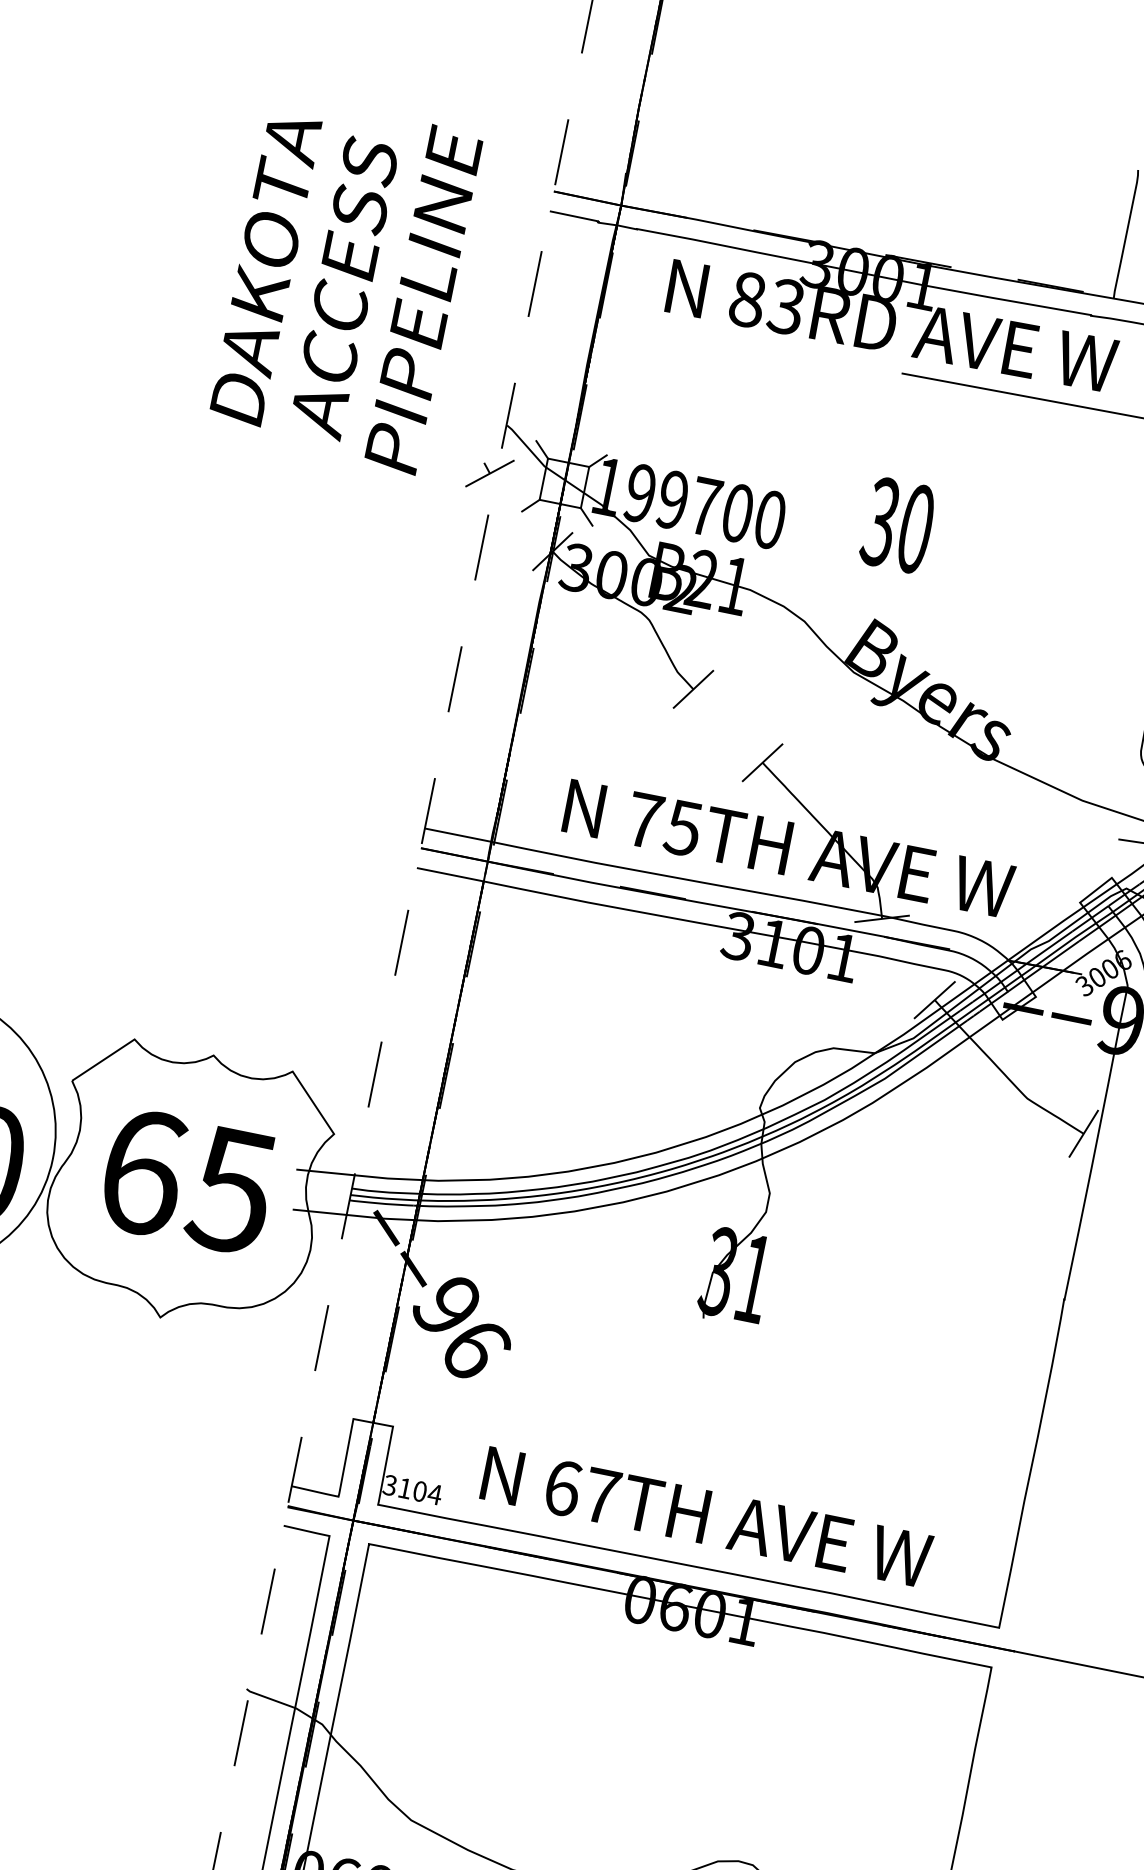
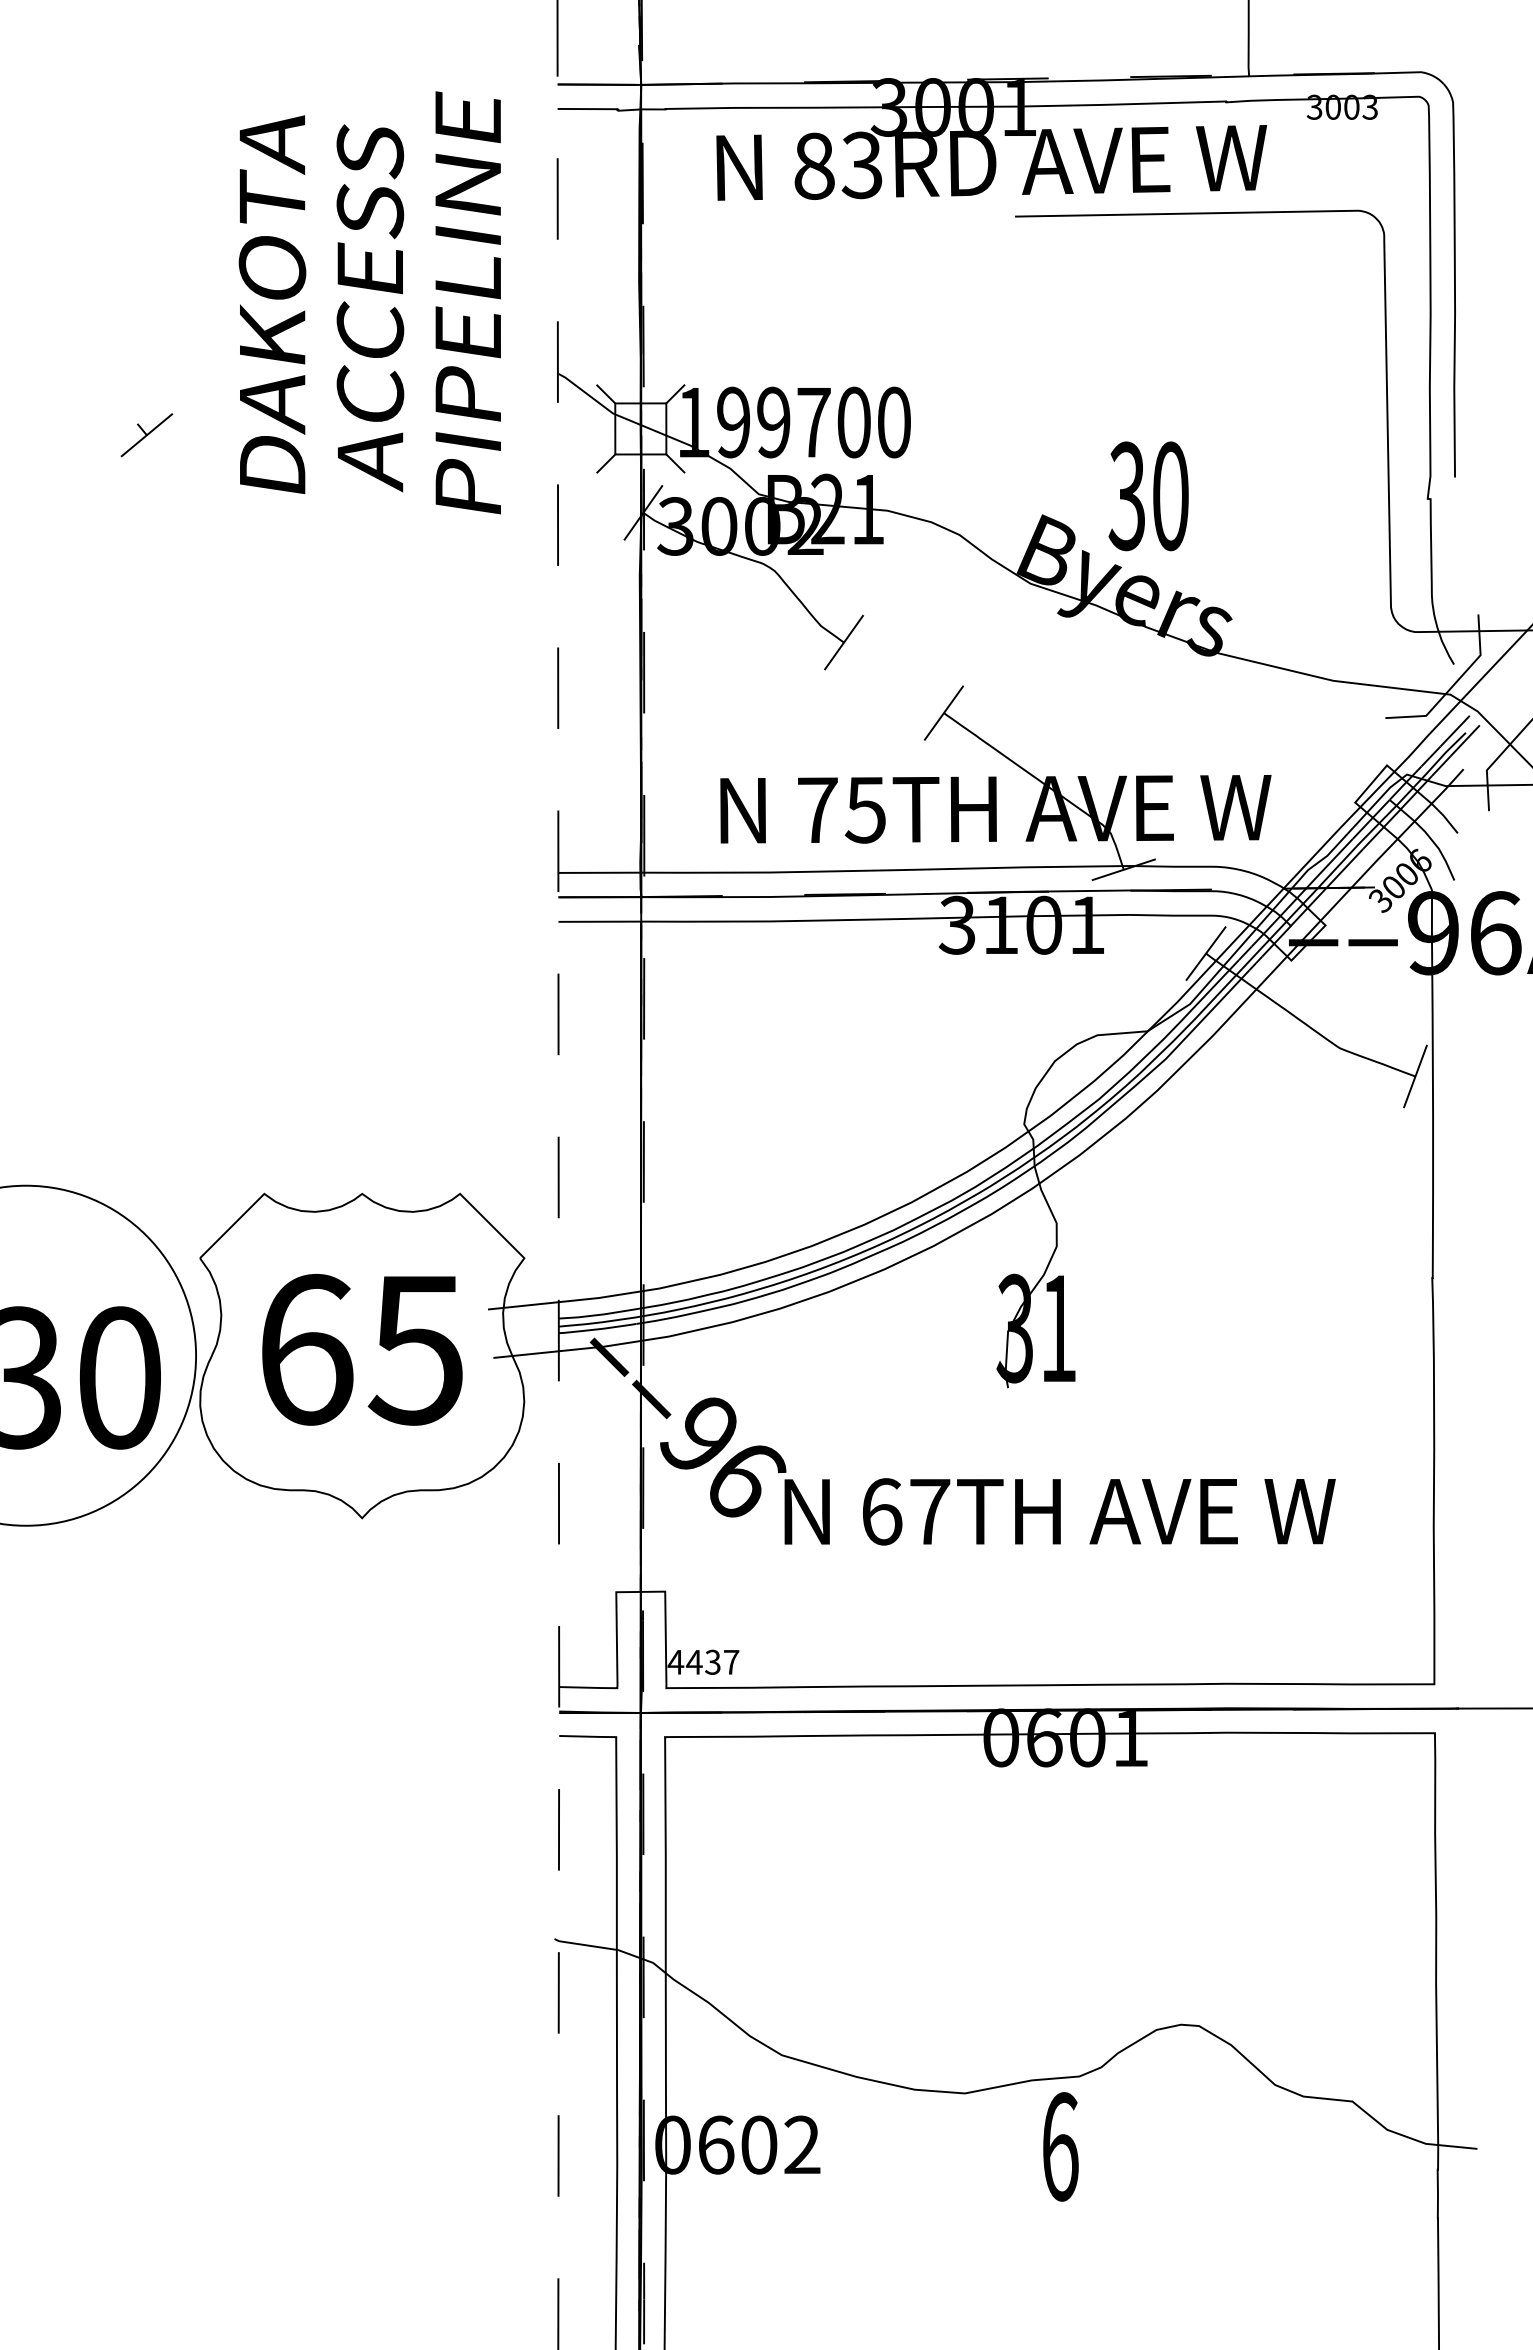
text: (344, 283) -> (369, 302), moved
part: (489, 473) -> (146, 435), moved
text: (897, 525) -> (1148, 496), moved
text: (412, 1489) -> (703, 1661), 3104 -> 4437
text: (706, 1517) -> (1059, 1511), moved

